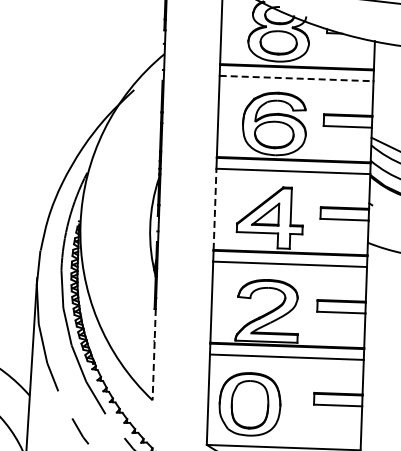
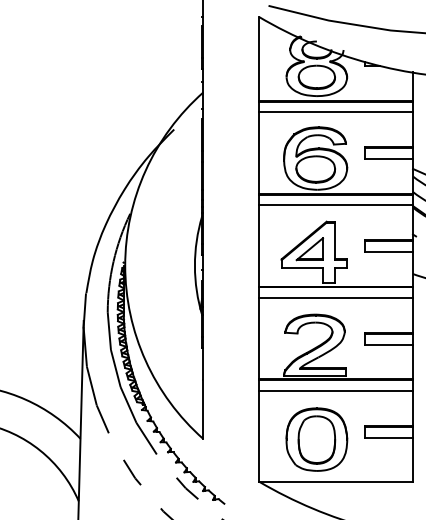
line: (297, 78) -> (336, 112), dashed -> solid
line: (215, 208) -> (259, 245), dashed -> solid
line: (154, 354) -> (203, 393), dashed -> solid
part: (249, 404) -> (316, 439), moved

